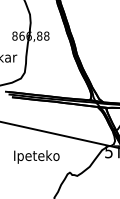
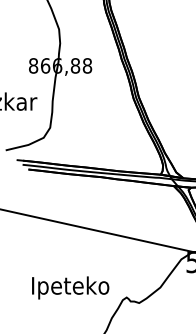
text: (36, 156) -> (70, 287), moved

